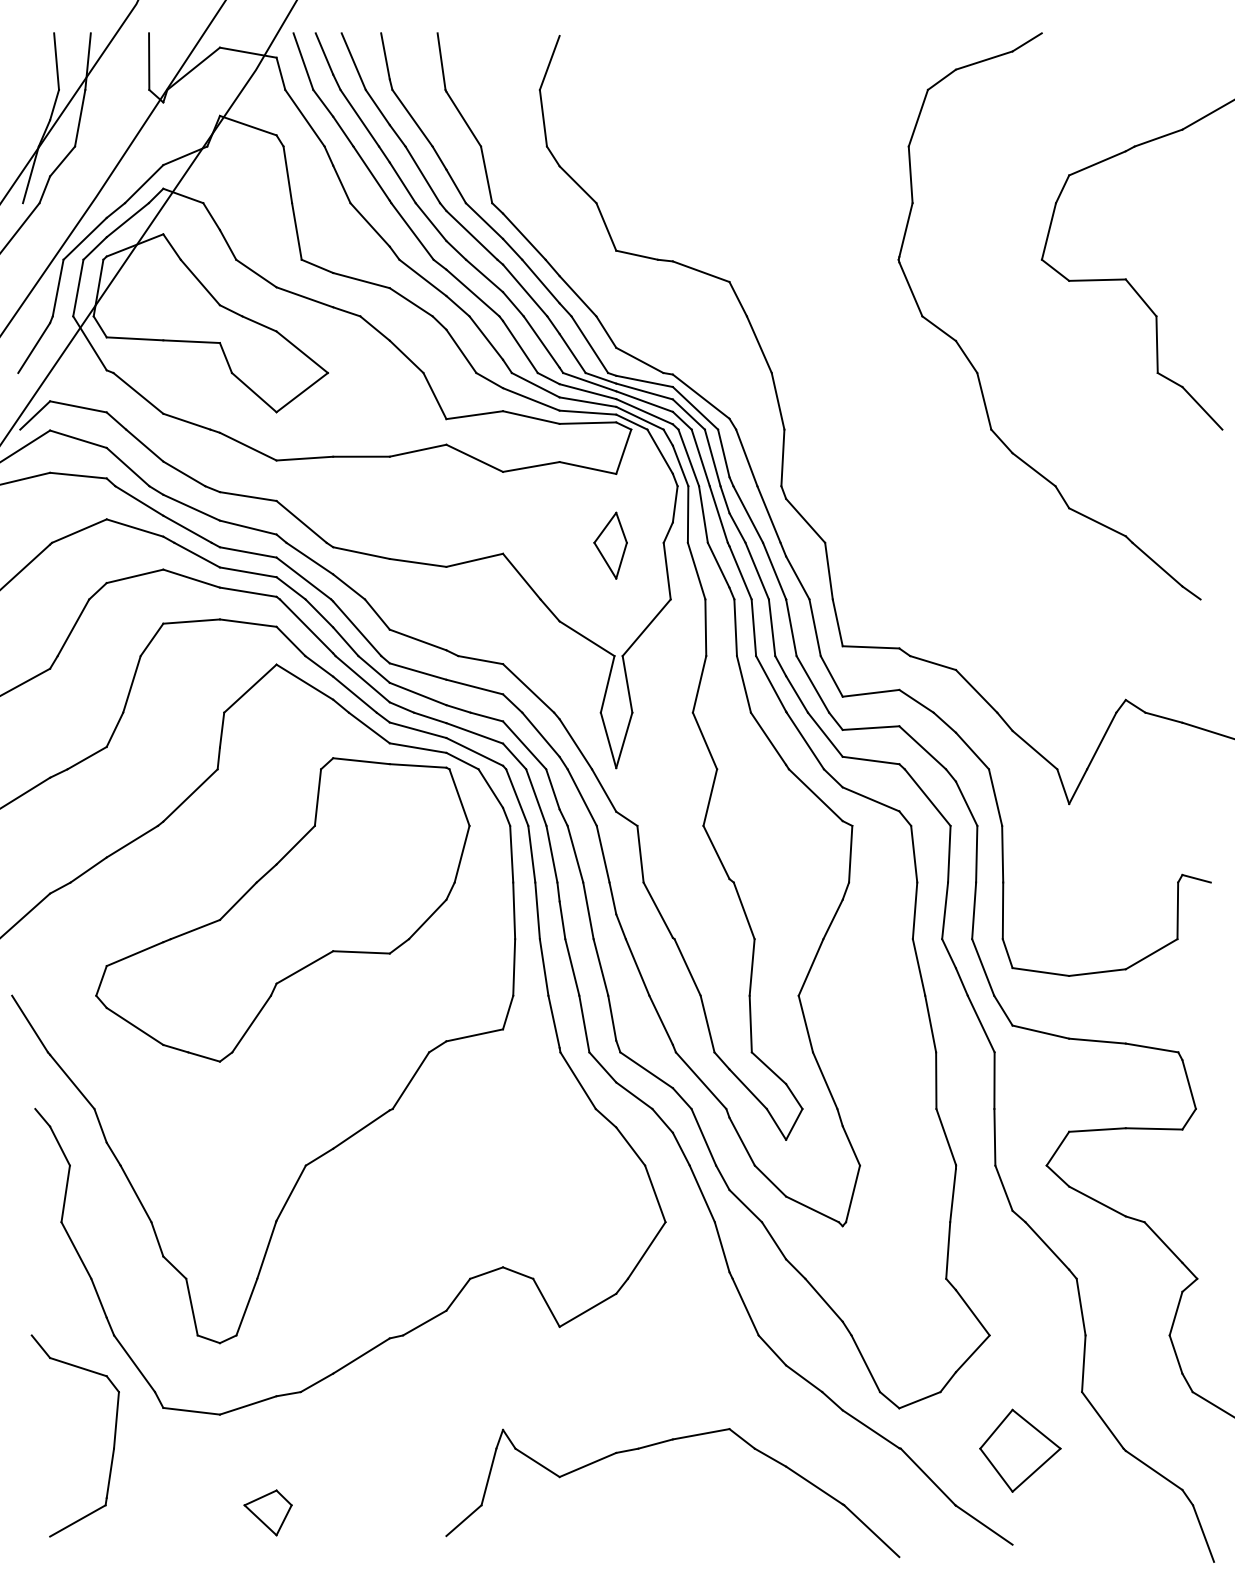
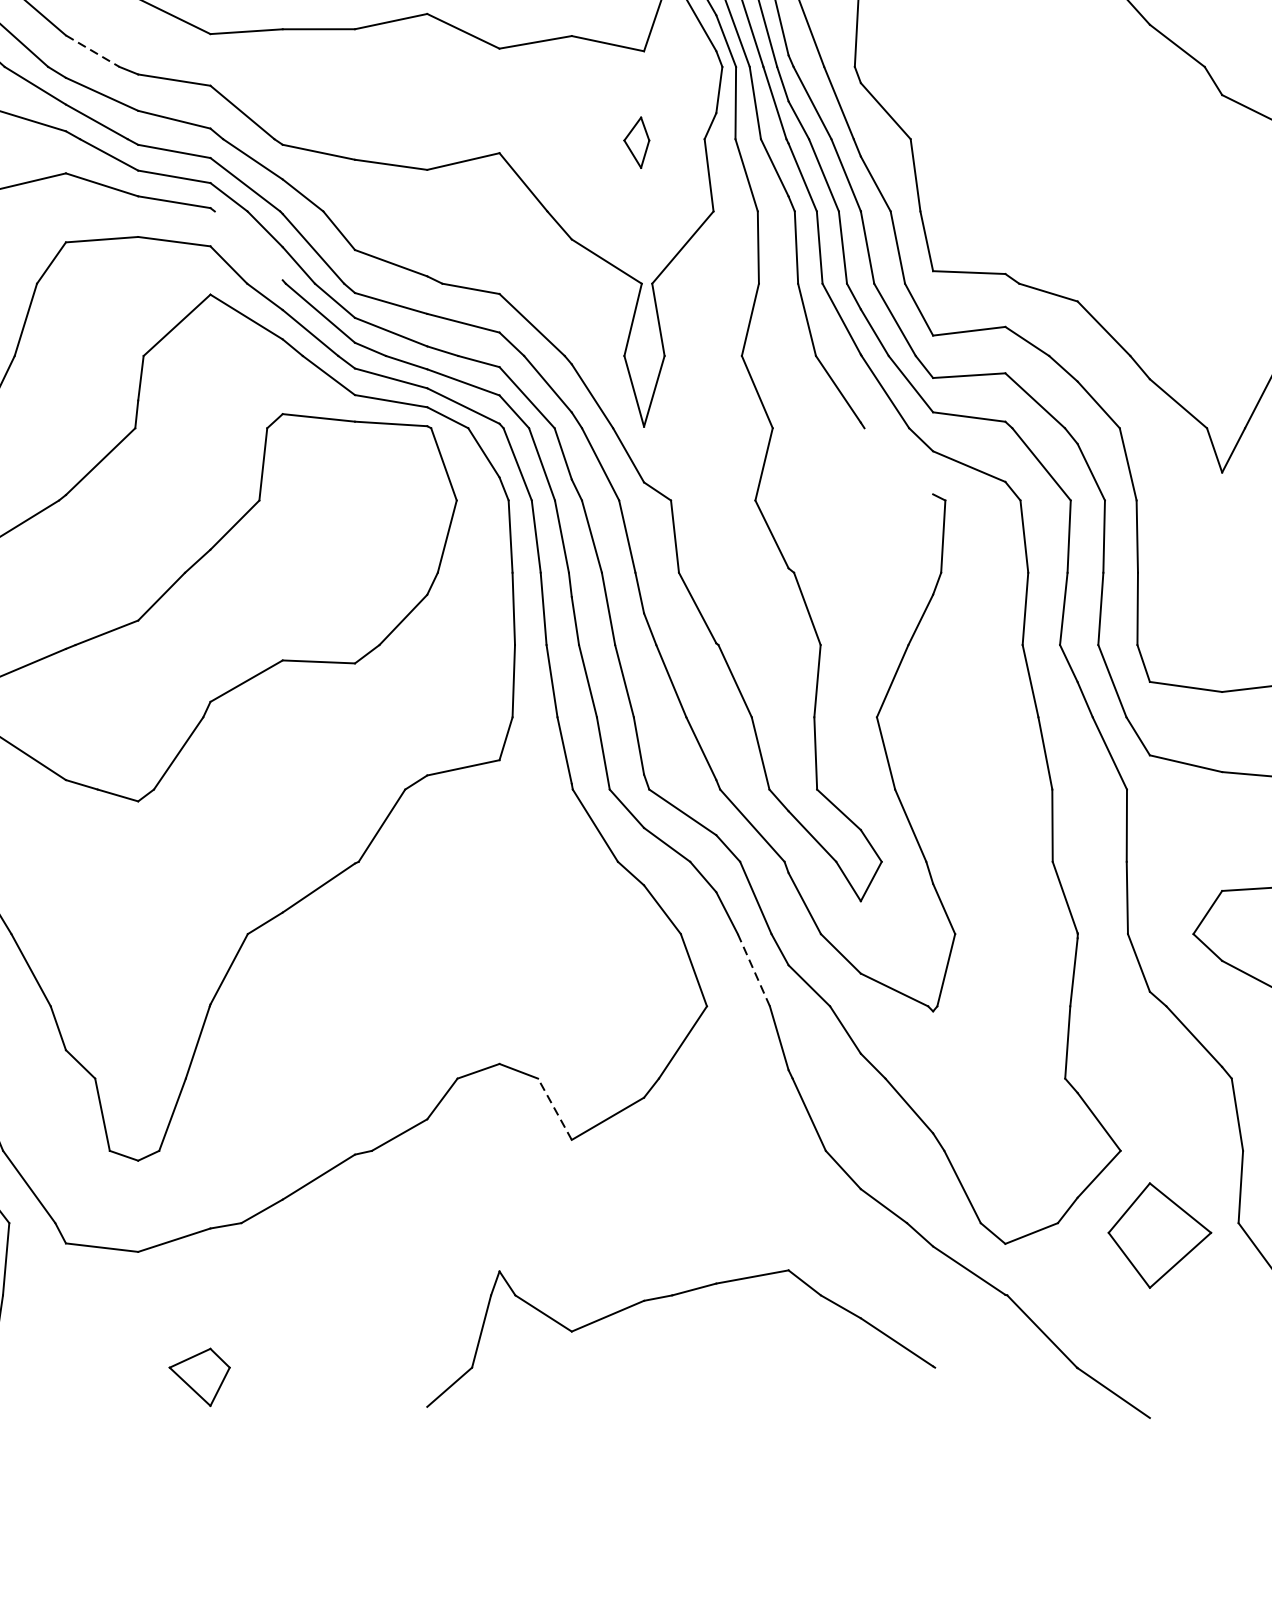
line: (184, 474) -> (92, 51), solid -> dashed
part: (610, 545) -> (636, 142), size x0.6
line: (306, 626) -> (248, 245), removed
line: (815, 795) -> (898, 461), removed
line: (702, 1193) -> (754, 969), solid -> dashed
line: (546, 1302) -> (555, 1108), solid -> dashed
part: (1020, 1450) -> (1160, 1235), moved
line: (871, 1531) -> (969, 1401), removed

